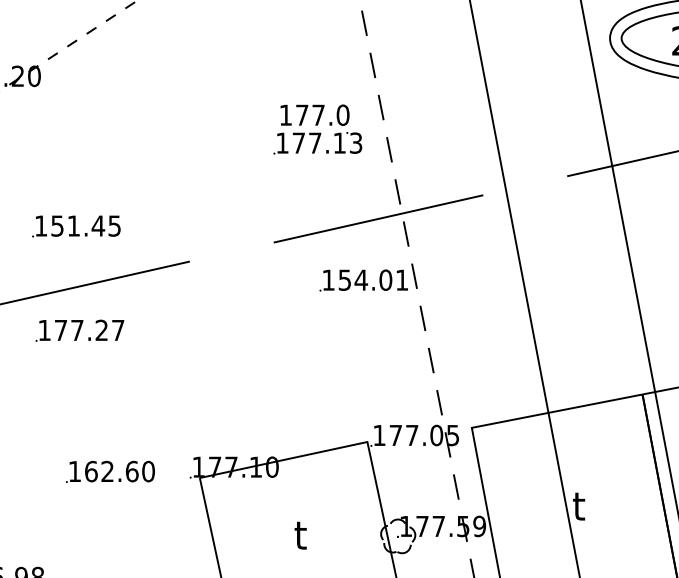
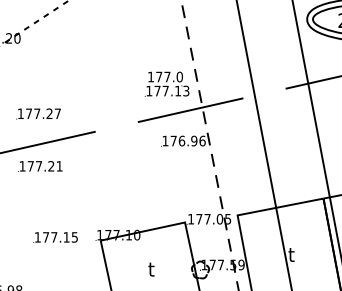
text: (316, 128) -> (166, 83), moved
text: (86, 225) -> (43, 113), 151.45 -> 177.27
text: (372, 279) -> (187, 140), 154.01 -> 176.96
text: (117, 330) -> (59, 166), 177.27 -> 177.21
text: (119, 471) -> (60, 237), 162.60 -> 177.15

